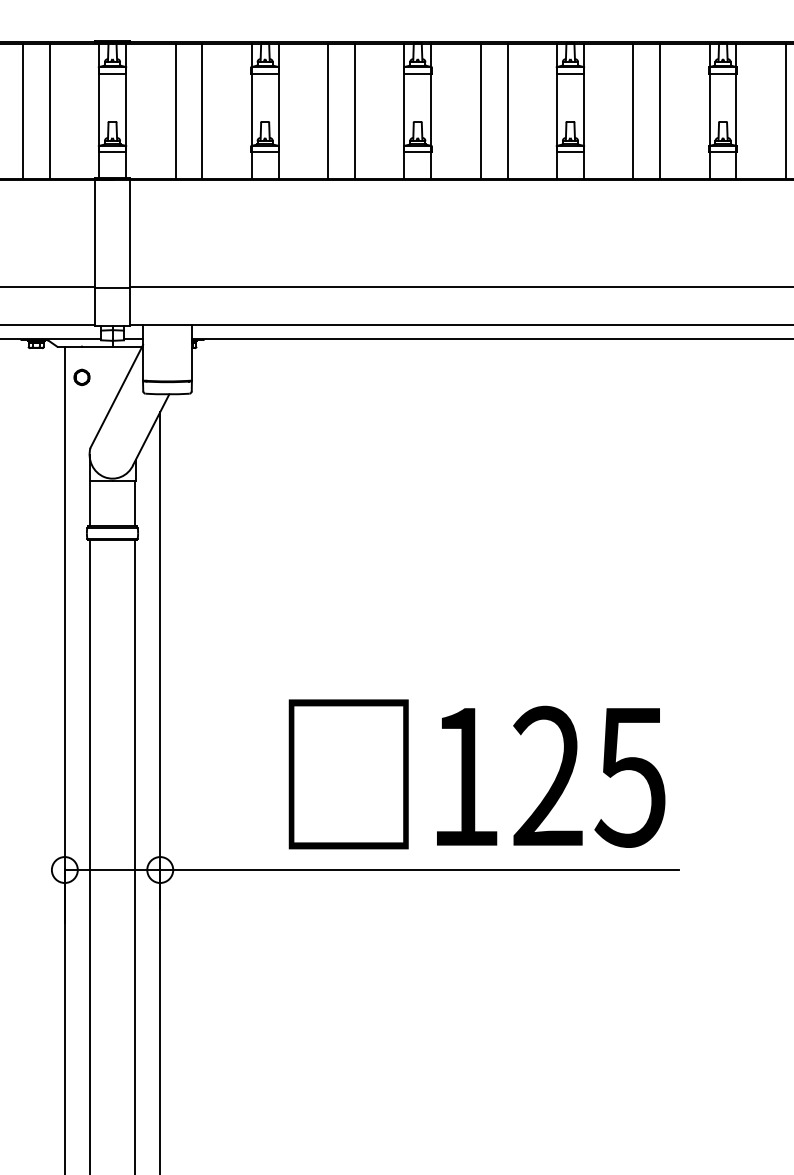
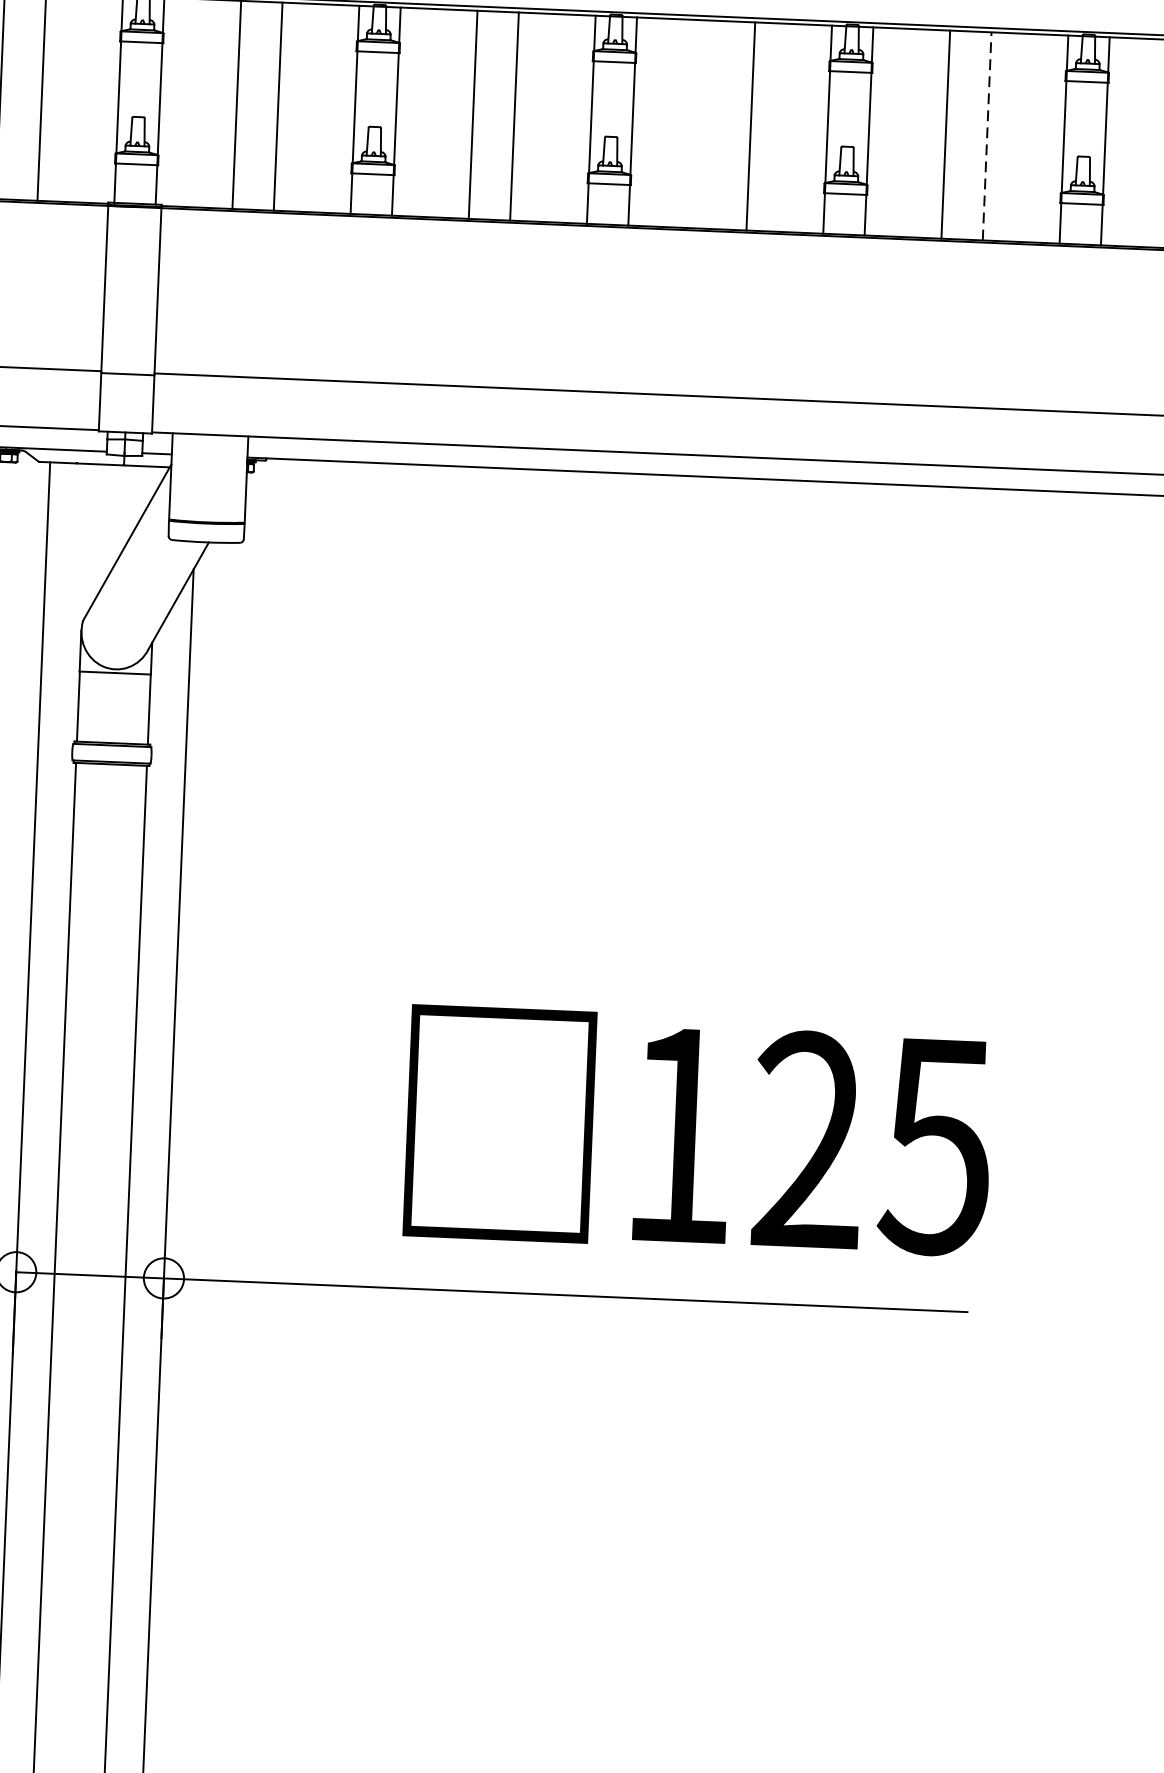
line: (660, 110) -> (987, 134), solid -> dashed
line: (480, 111) -> (709, 124), removed
part: (81, 377) -> (73, 510), removed
text: (476, 774) -> (697, 1132), moved

